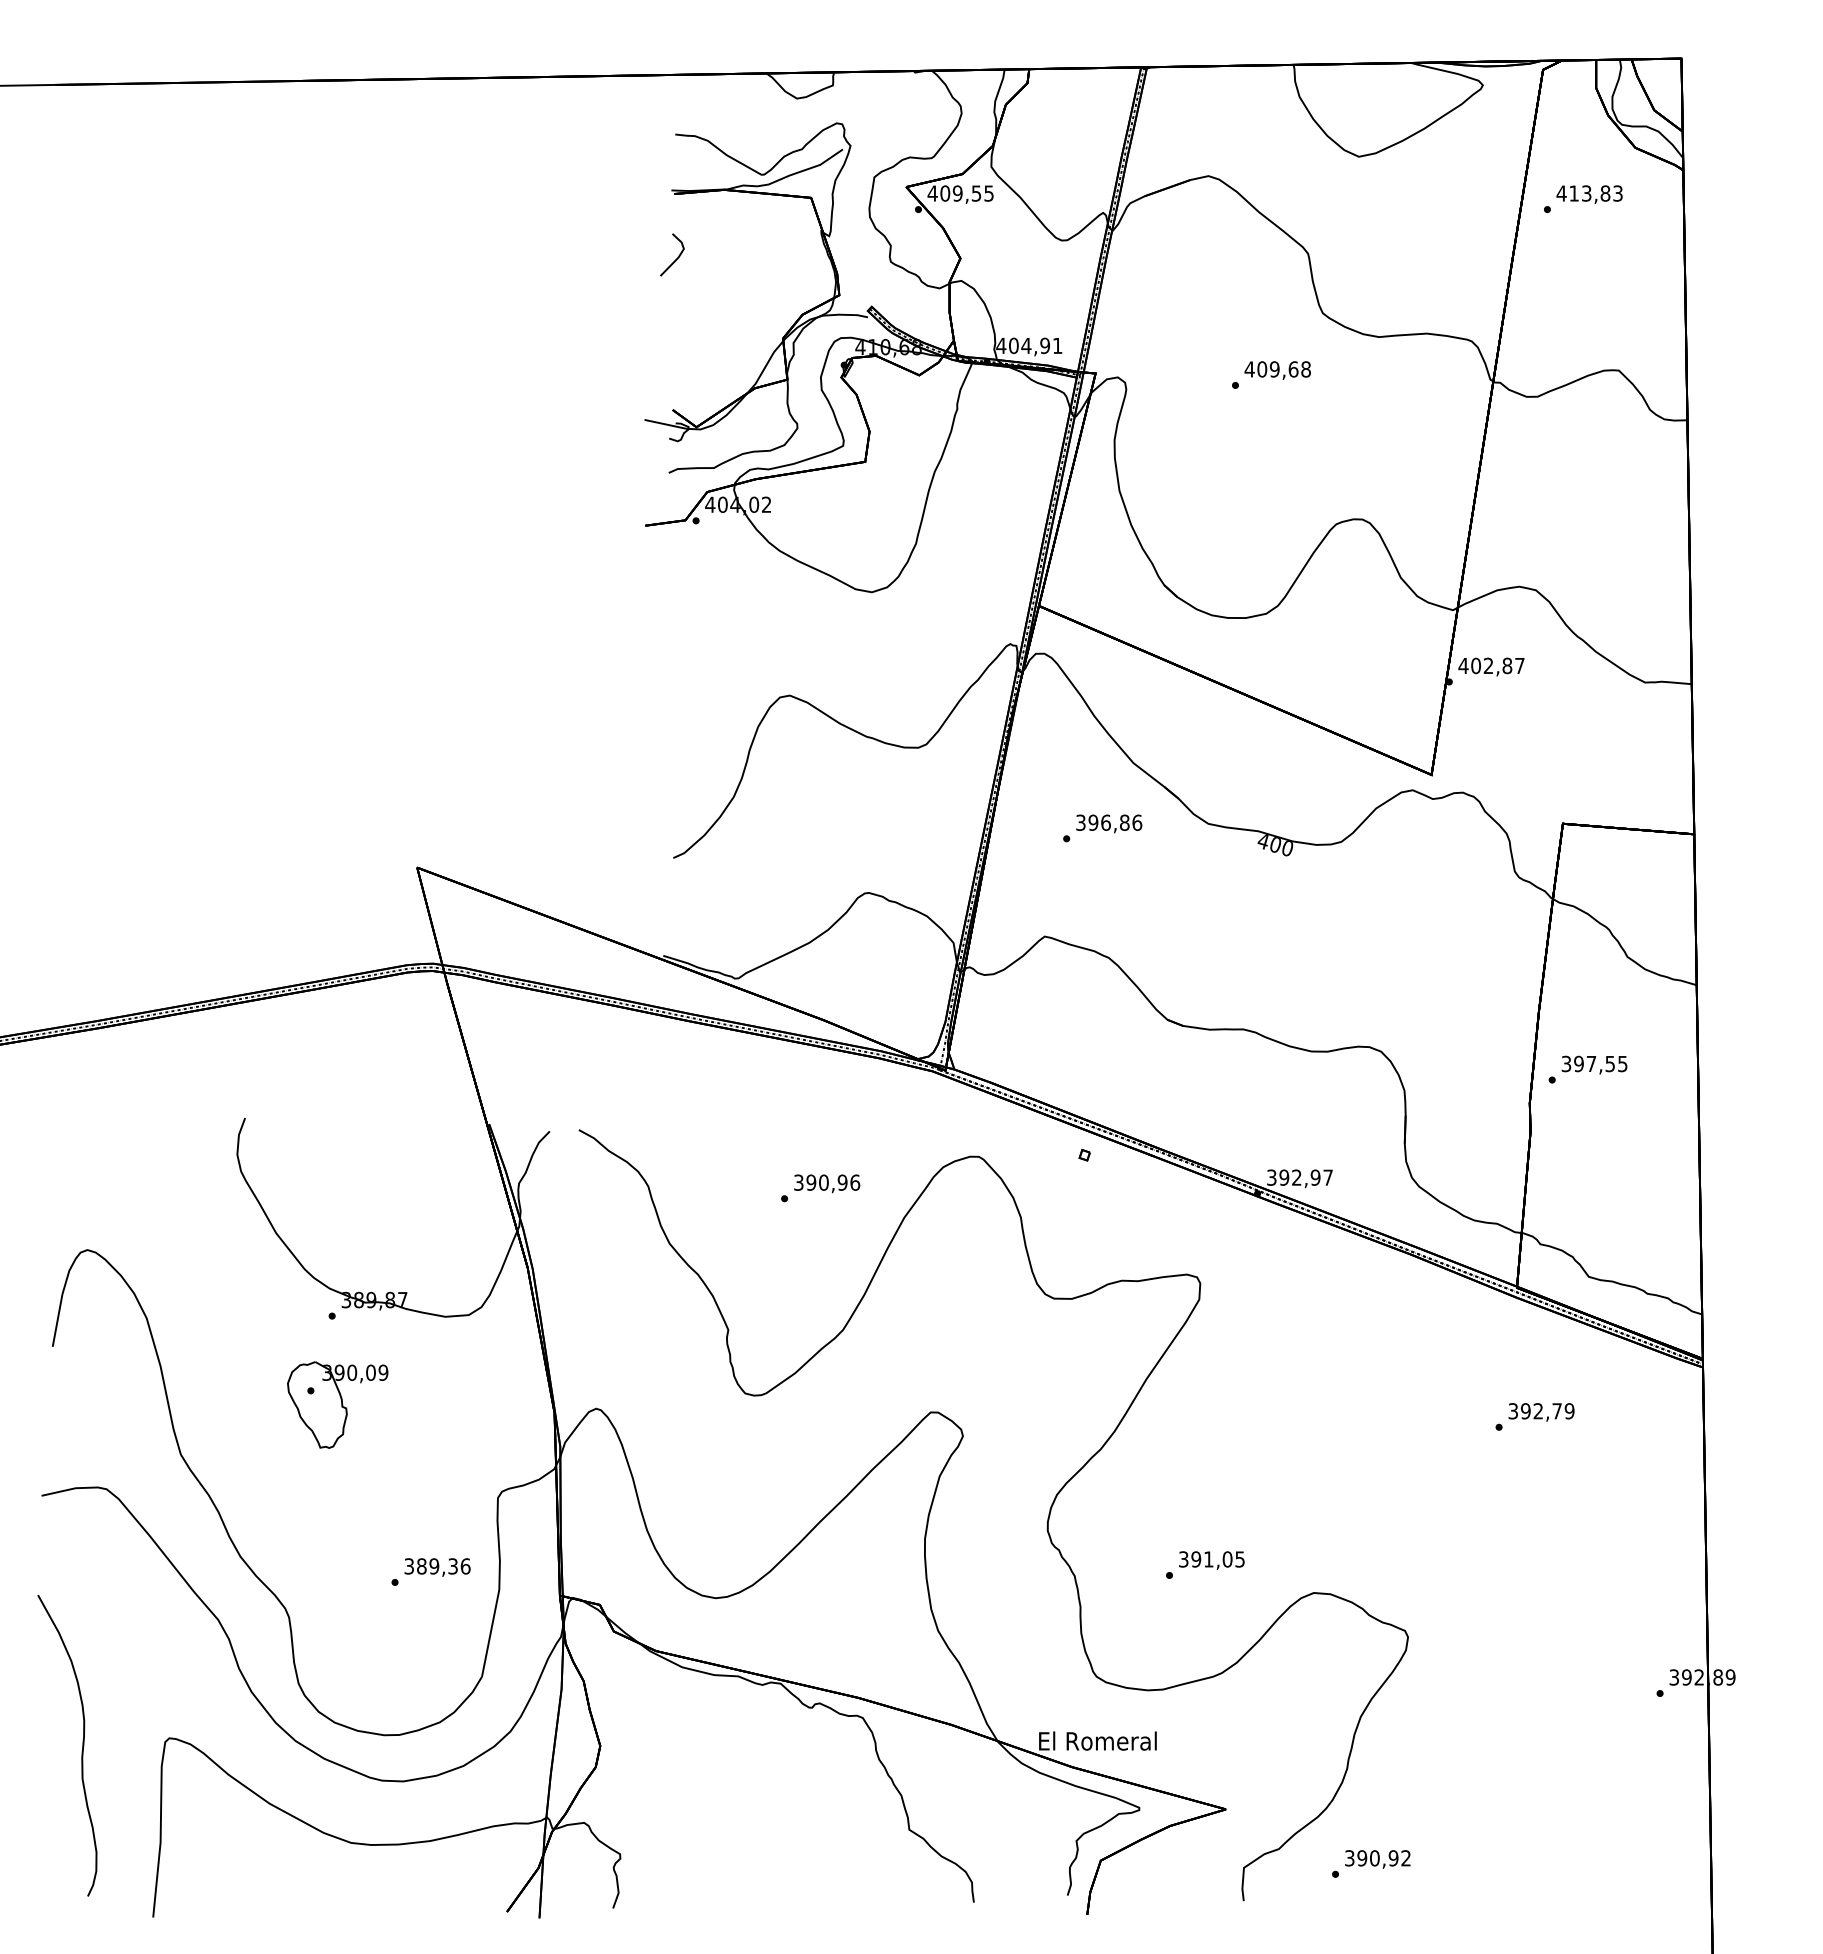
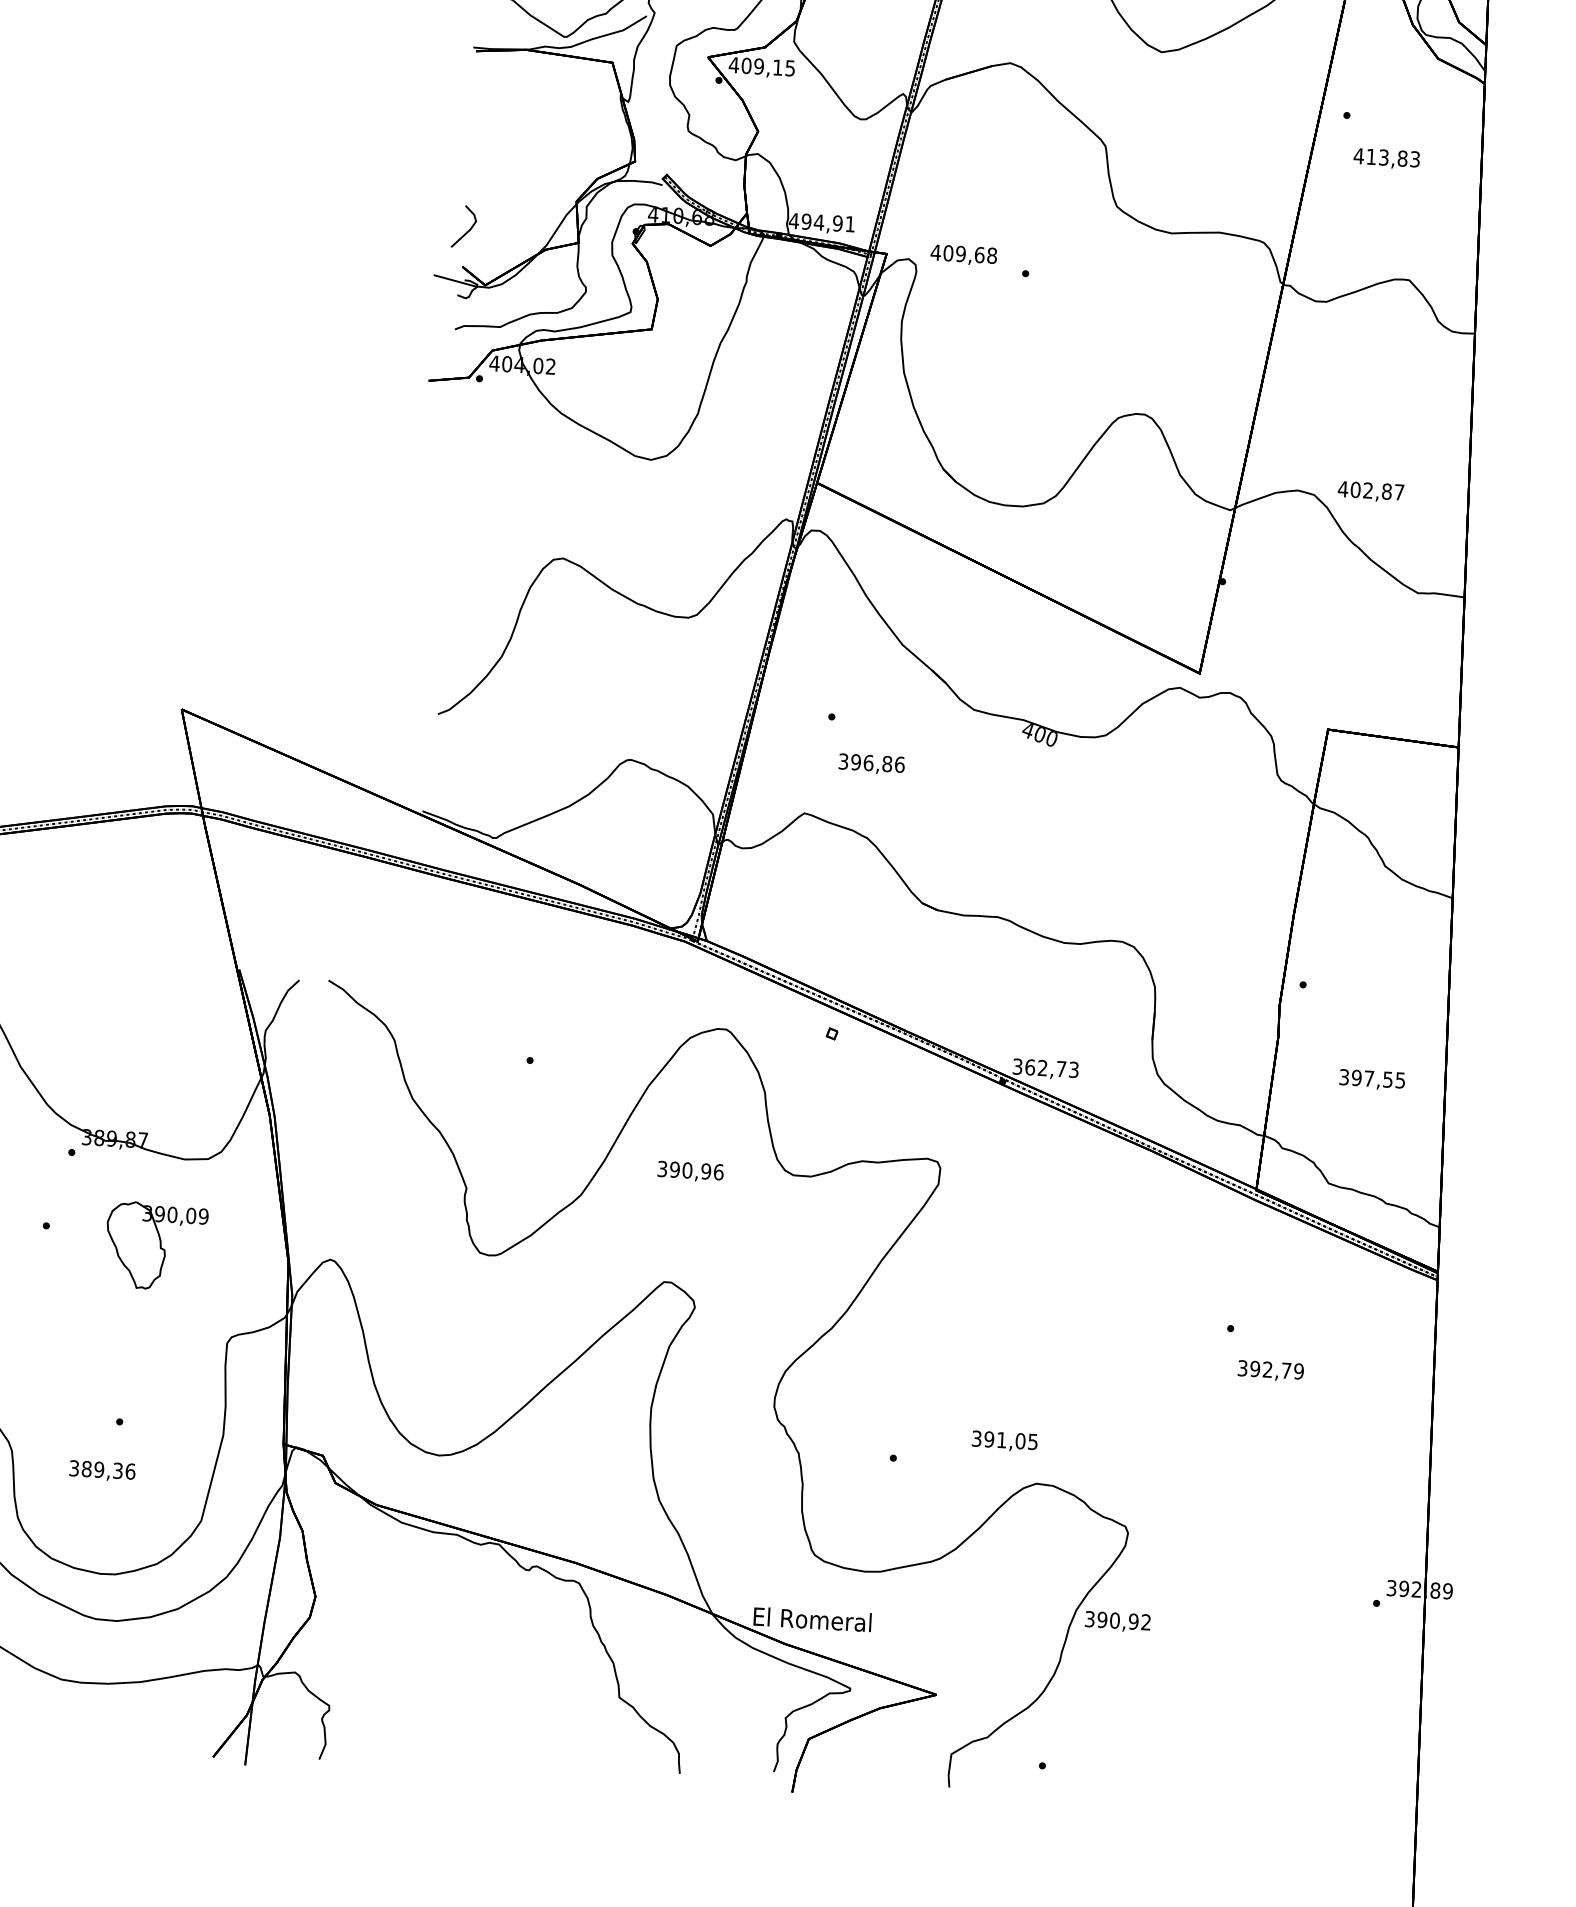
text: (976, 193) -> (777, 67), 409,55 -> 409,15
text: (1589, 194) -> (1386, 158), moved
line: (676, 258) -> (468, 230), moved
text: (1013, 346) -> (806, 222), 404,91 -> 494,91
text: (1277, 370) -> (963, 255), moved
text: (1491, 666) -> (1371, 491), moved
text: (1109, 823) -> (872, 763), moved
text: (1594, 1064) -> (1372, 1079), moved
text: (1305, 1177) -> (1051, 1068), 392,97 -> 362,73
text: (827, 1183) -> (691, 1171), moved
part: (337, 1404) -> (156, 1245), moved
text: (1541, 1412) -> (1270, 1371), moved
text: (1211, 1560) -> (1004, 1441), moved
text: (437, 1567) -> (102, 1471), moved
text: (1377, 1859) -> (1117, 1621), moved

